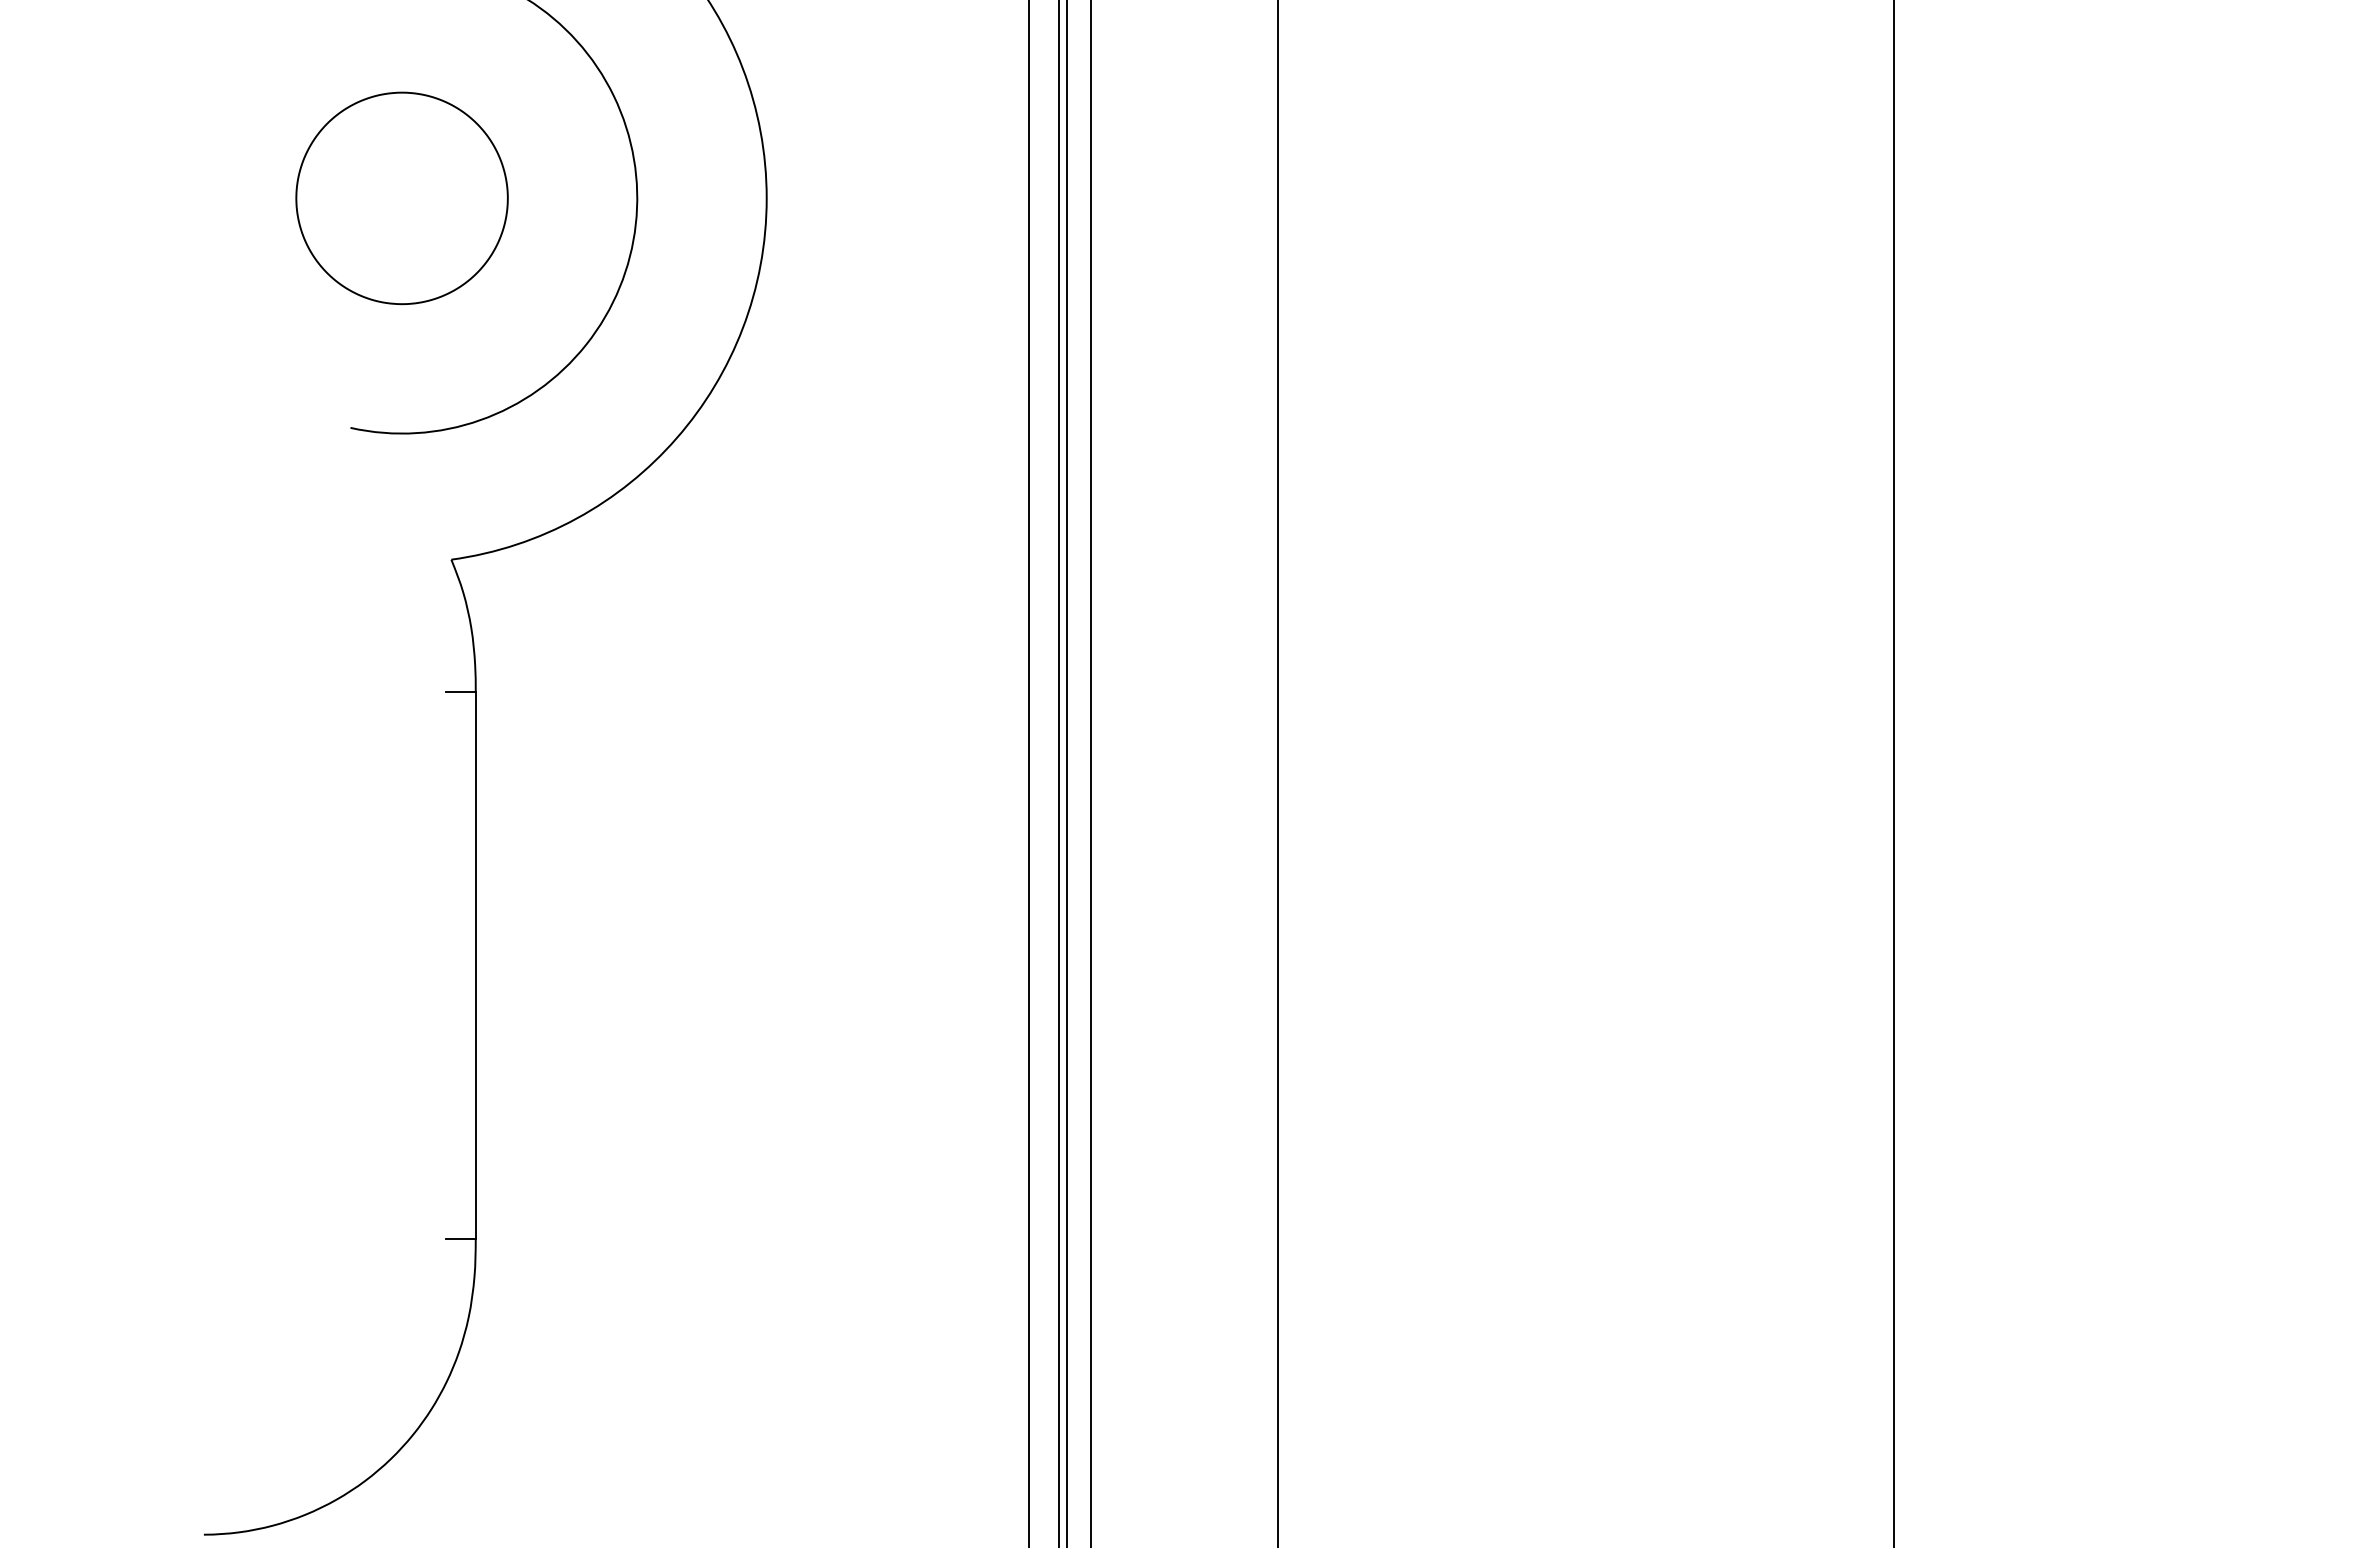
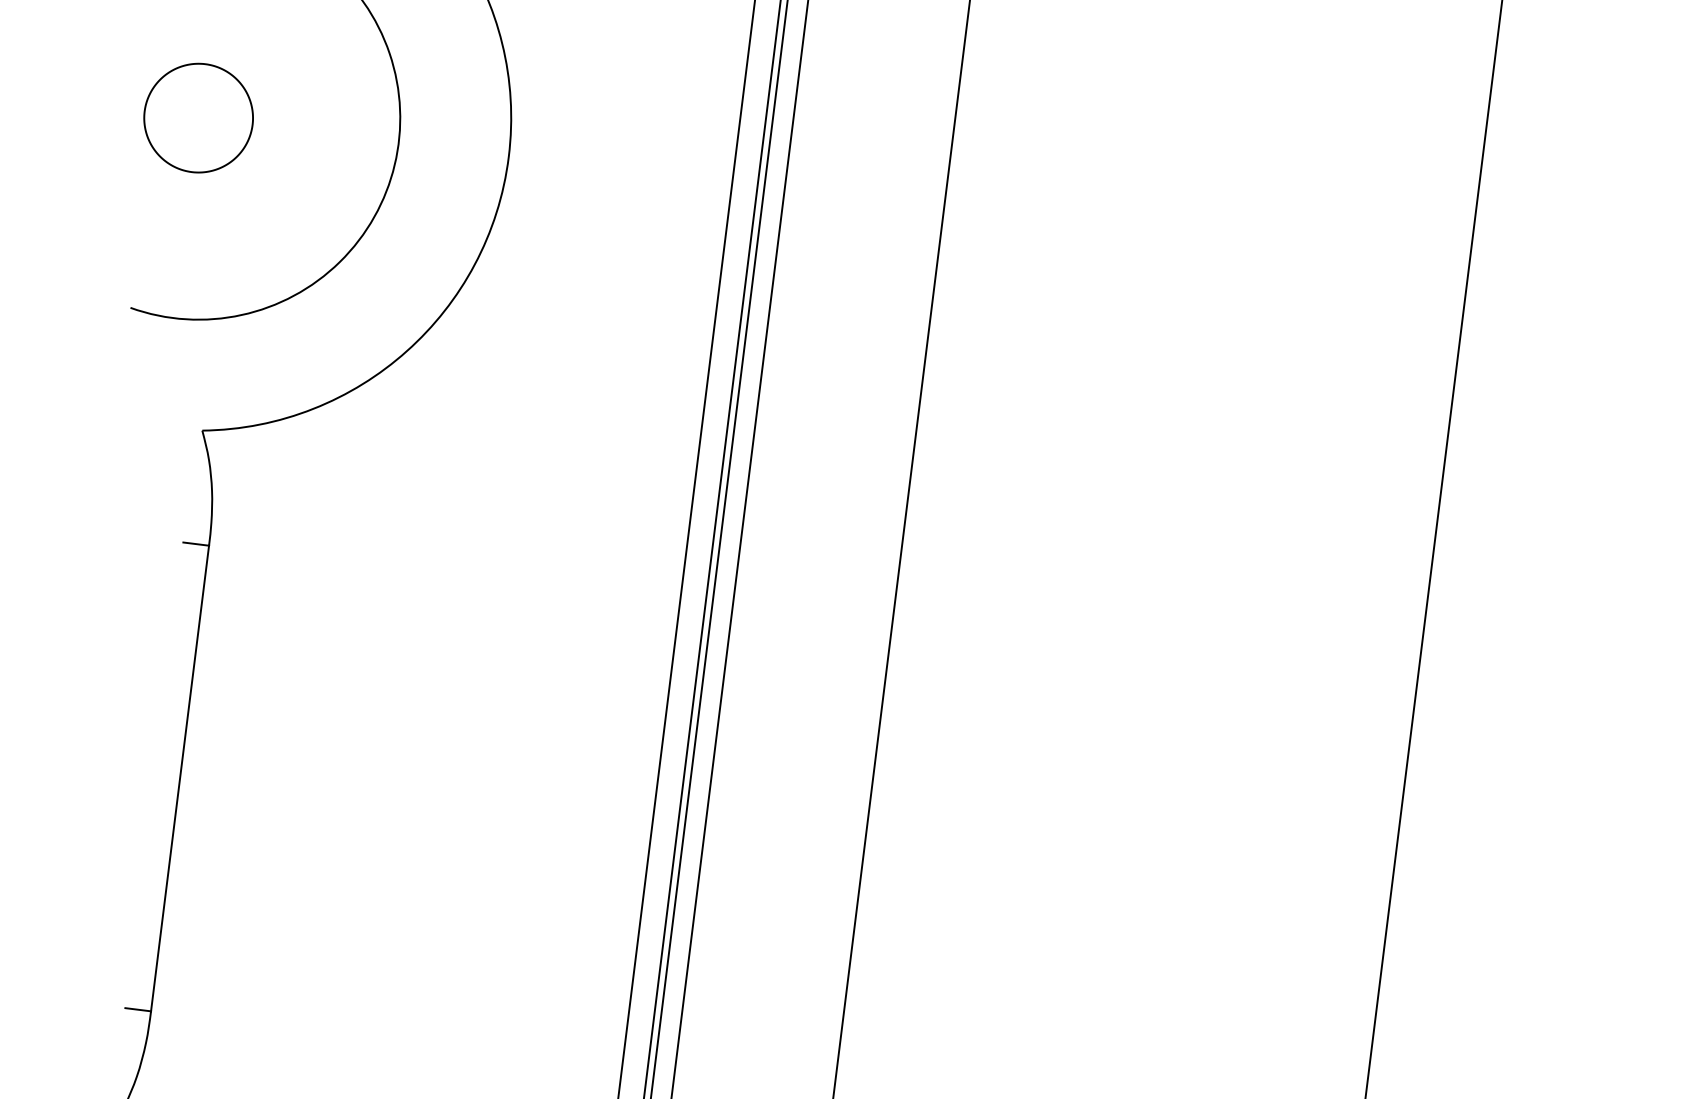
part: (401, 198) -> (198, 118), size x0.6

